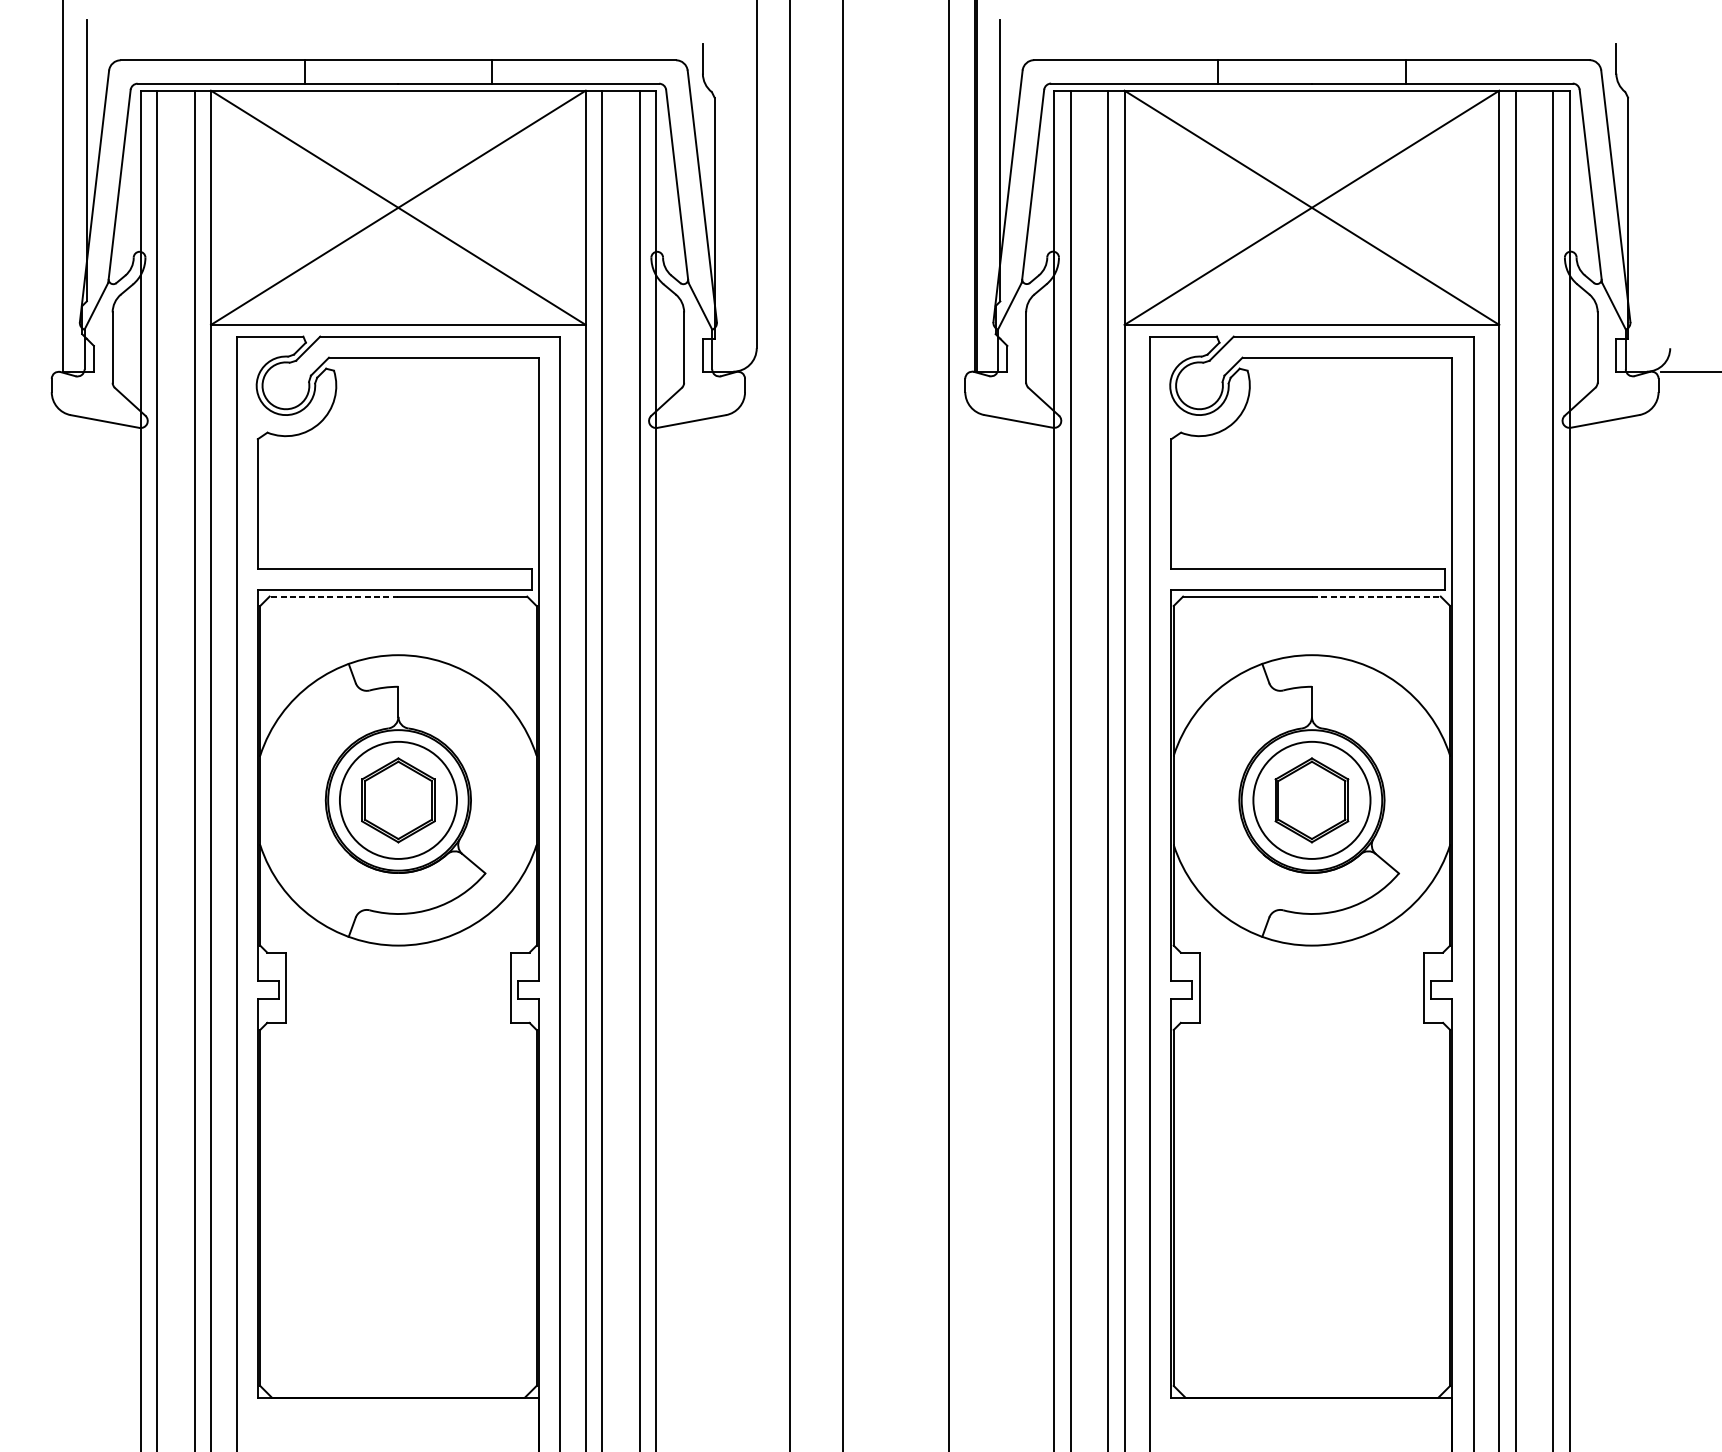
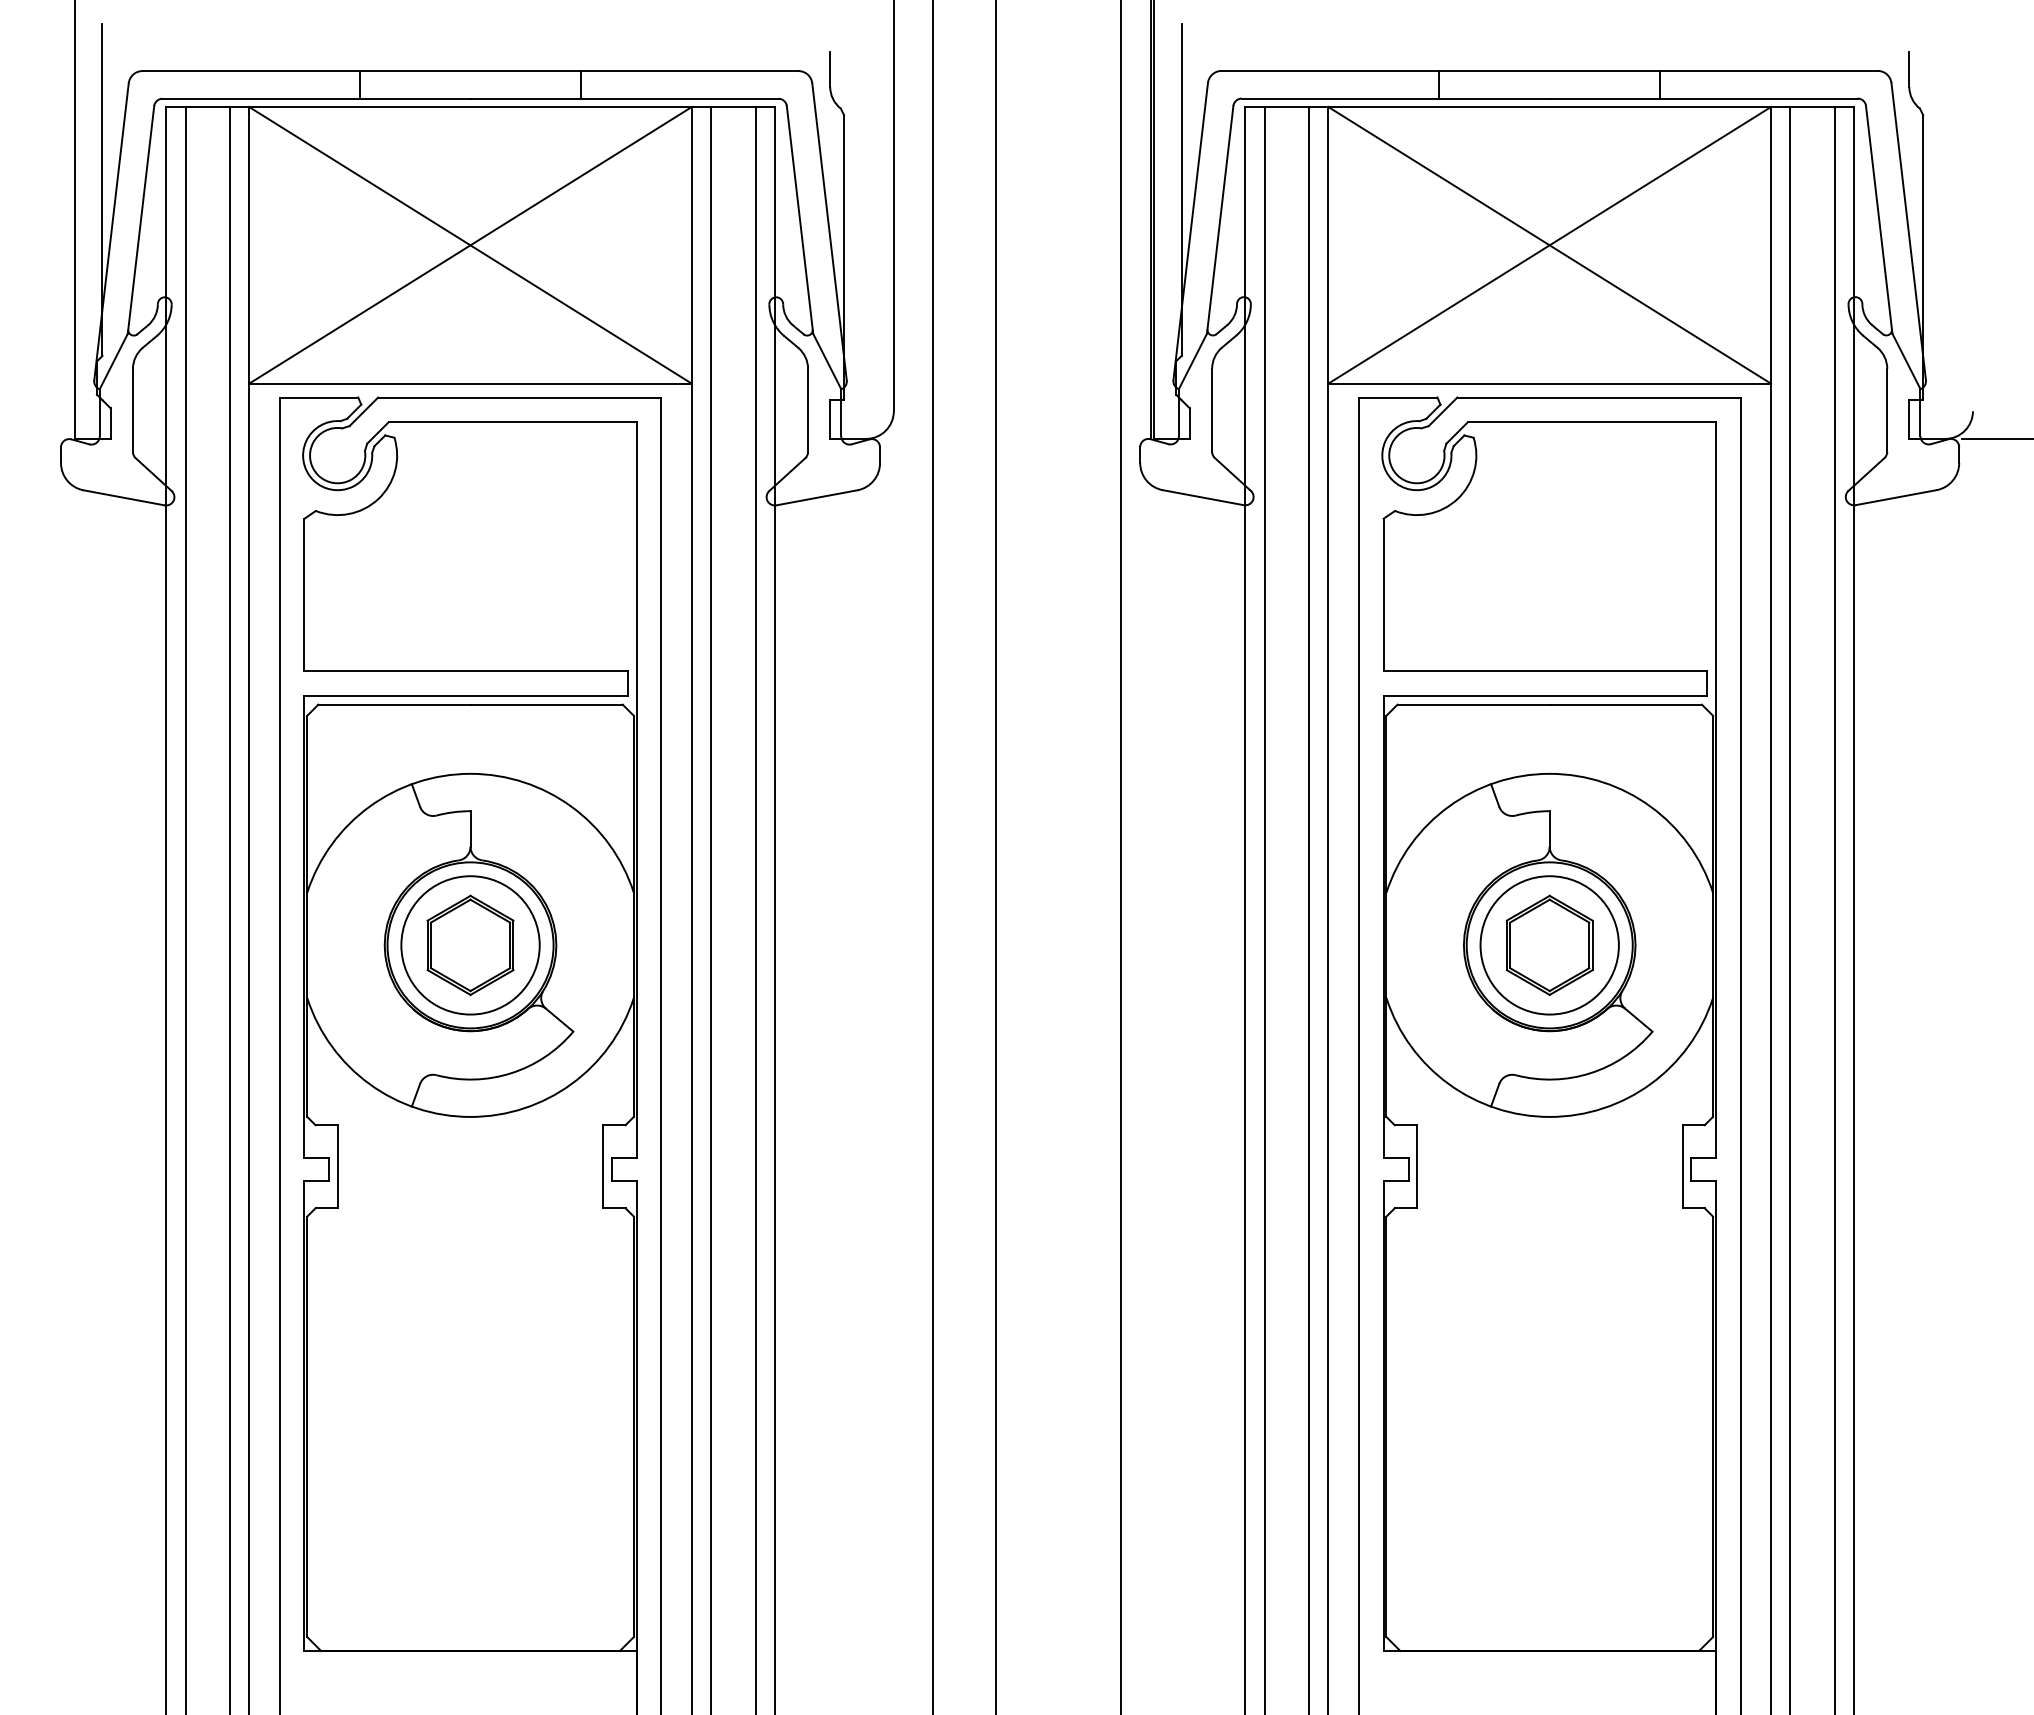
line: (333, 596) -> (393, 704), dashed -> solid
line: (1376, 596) -> (1626, 704), dashed -> solid

